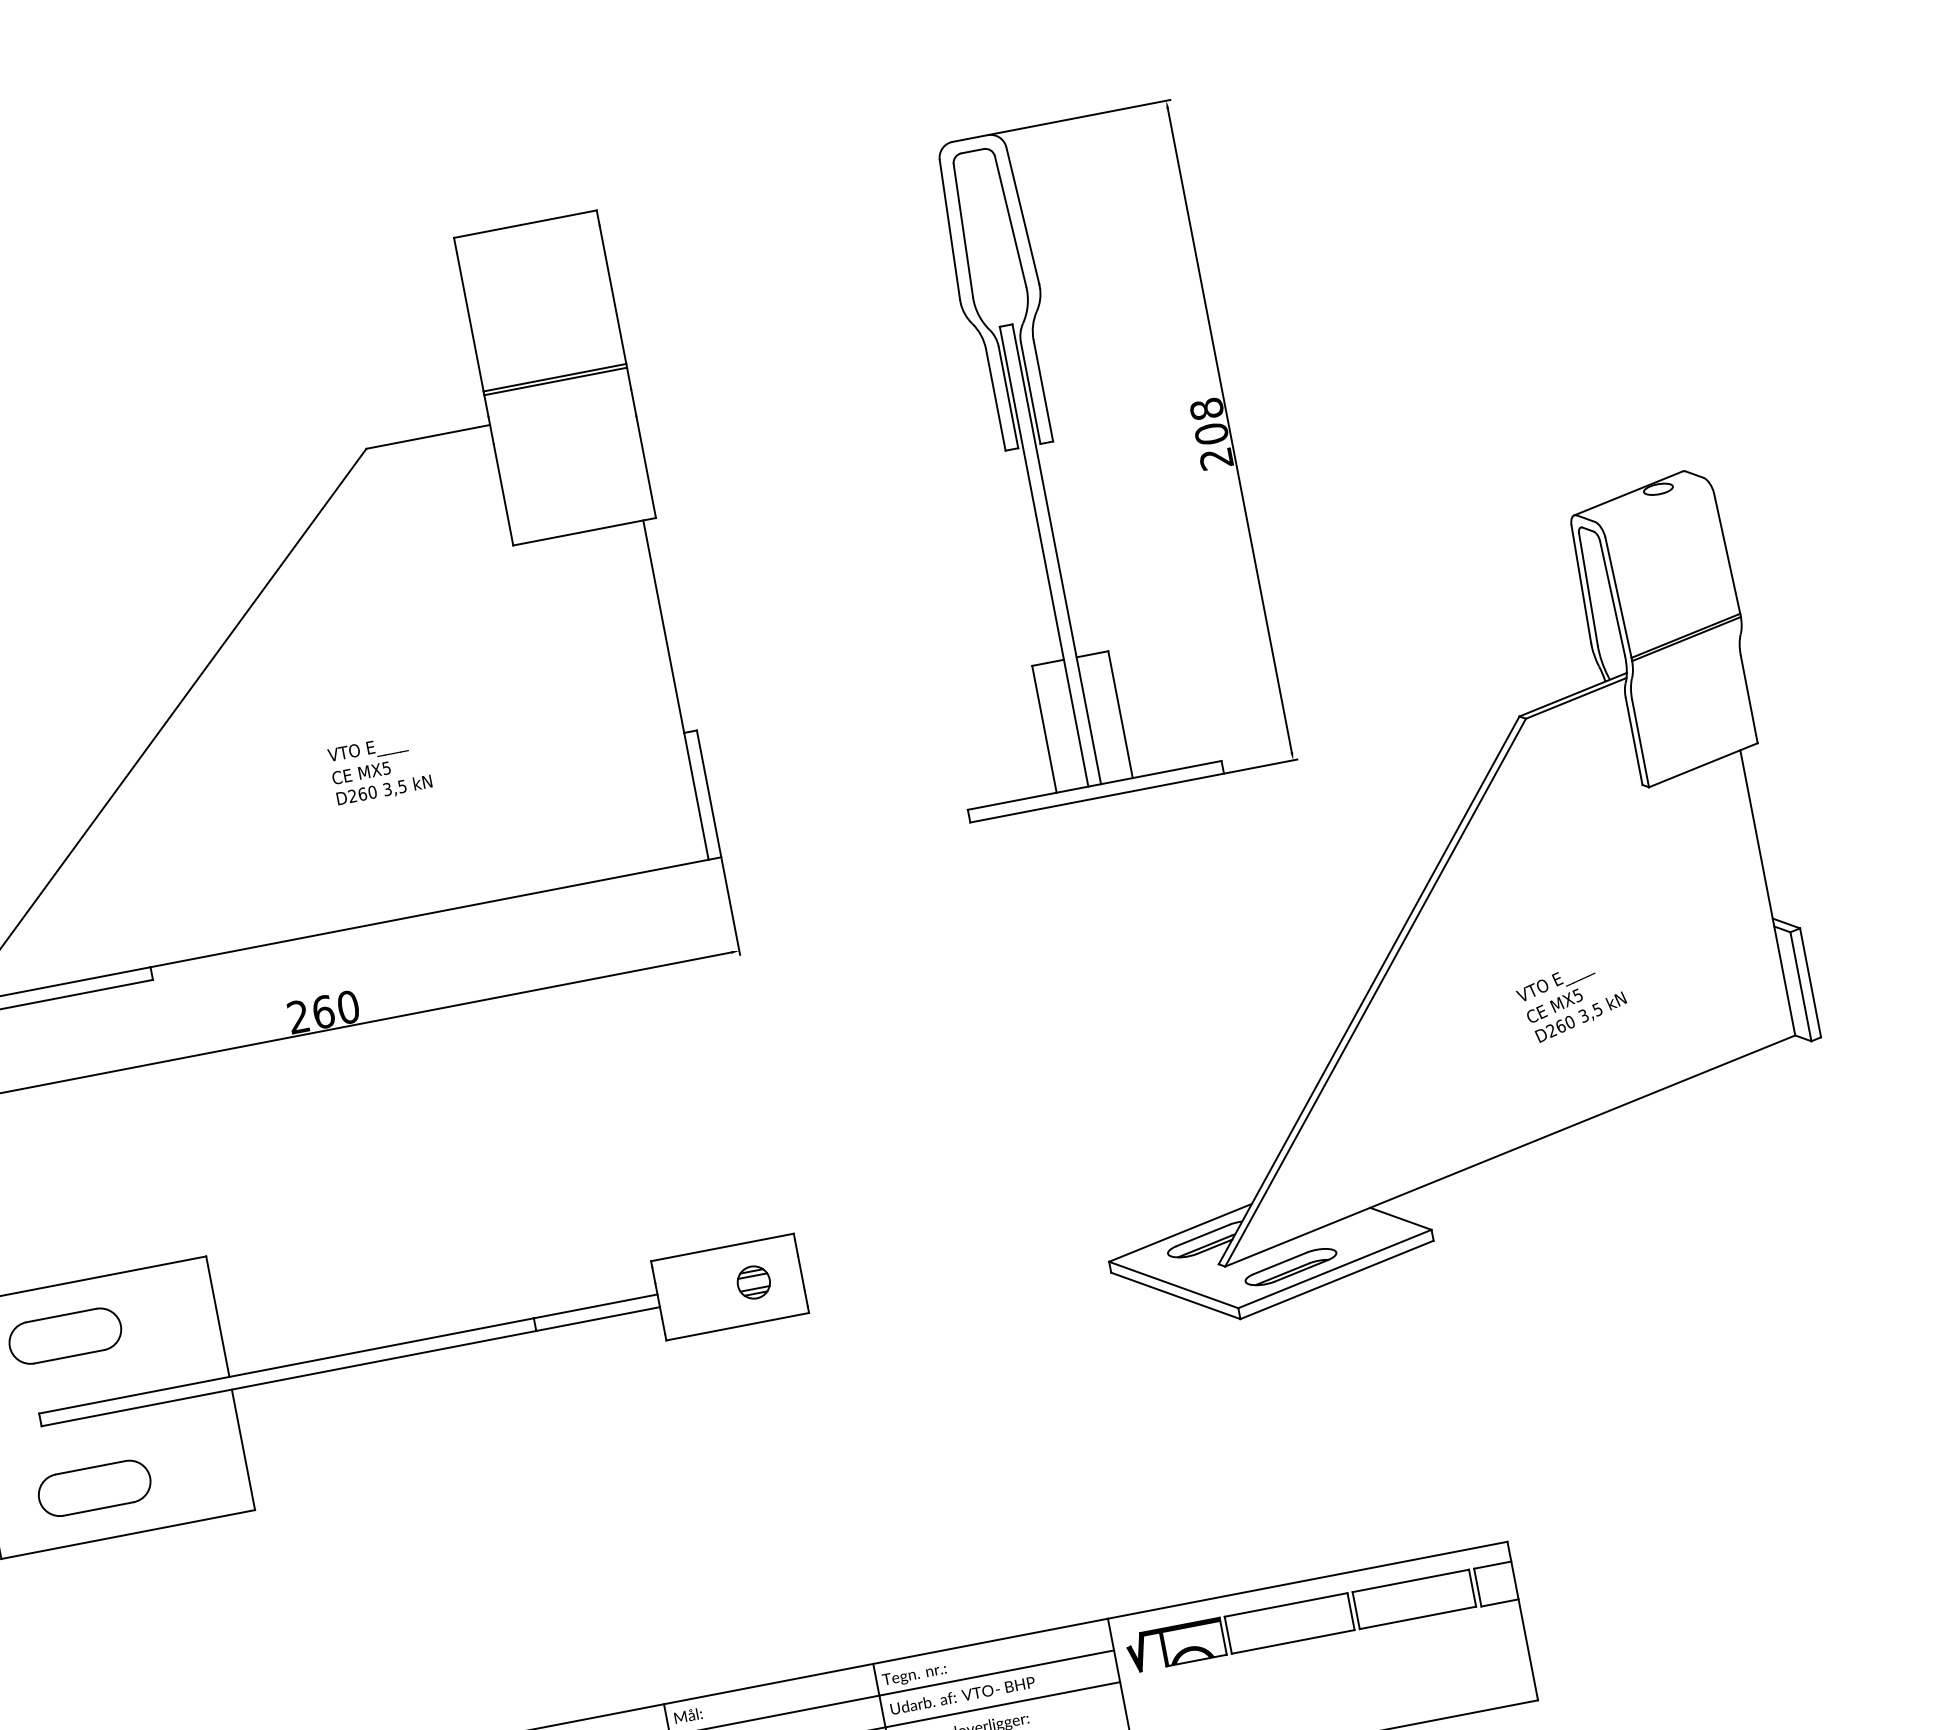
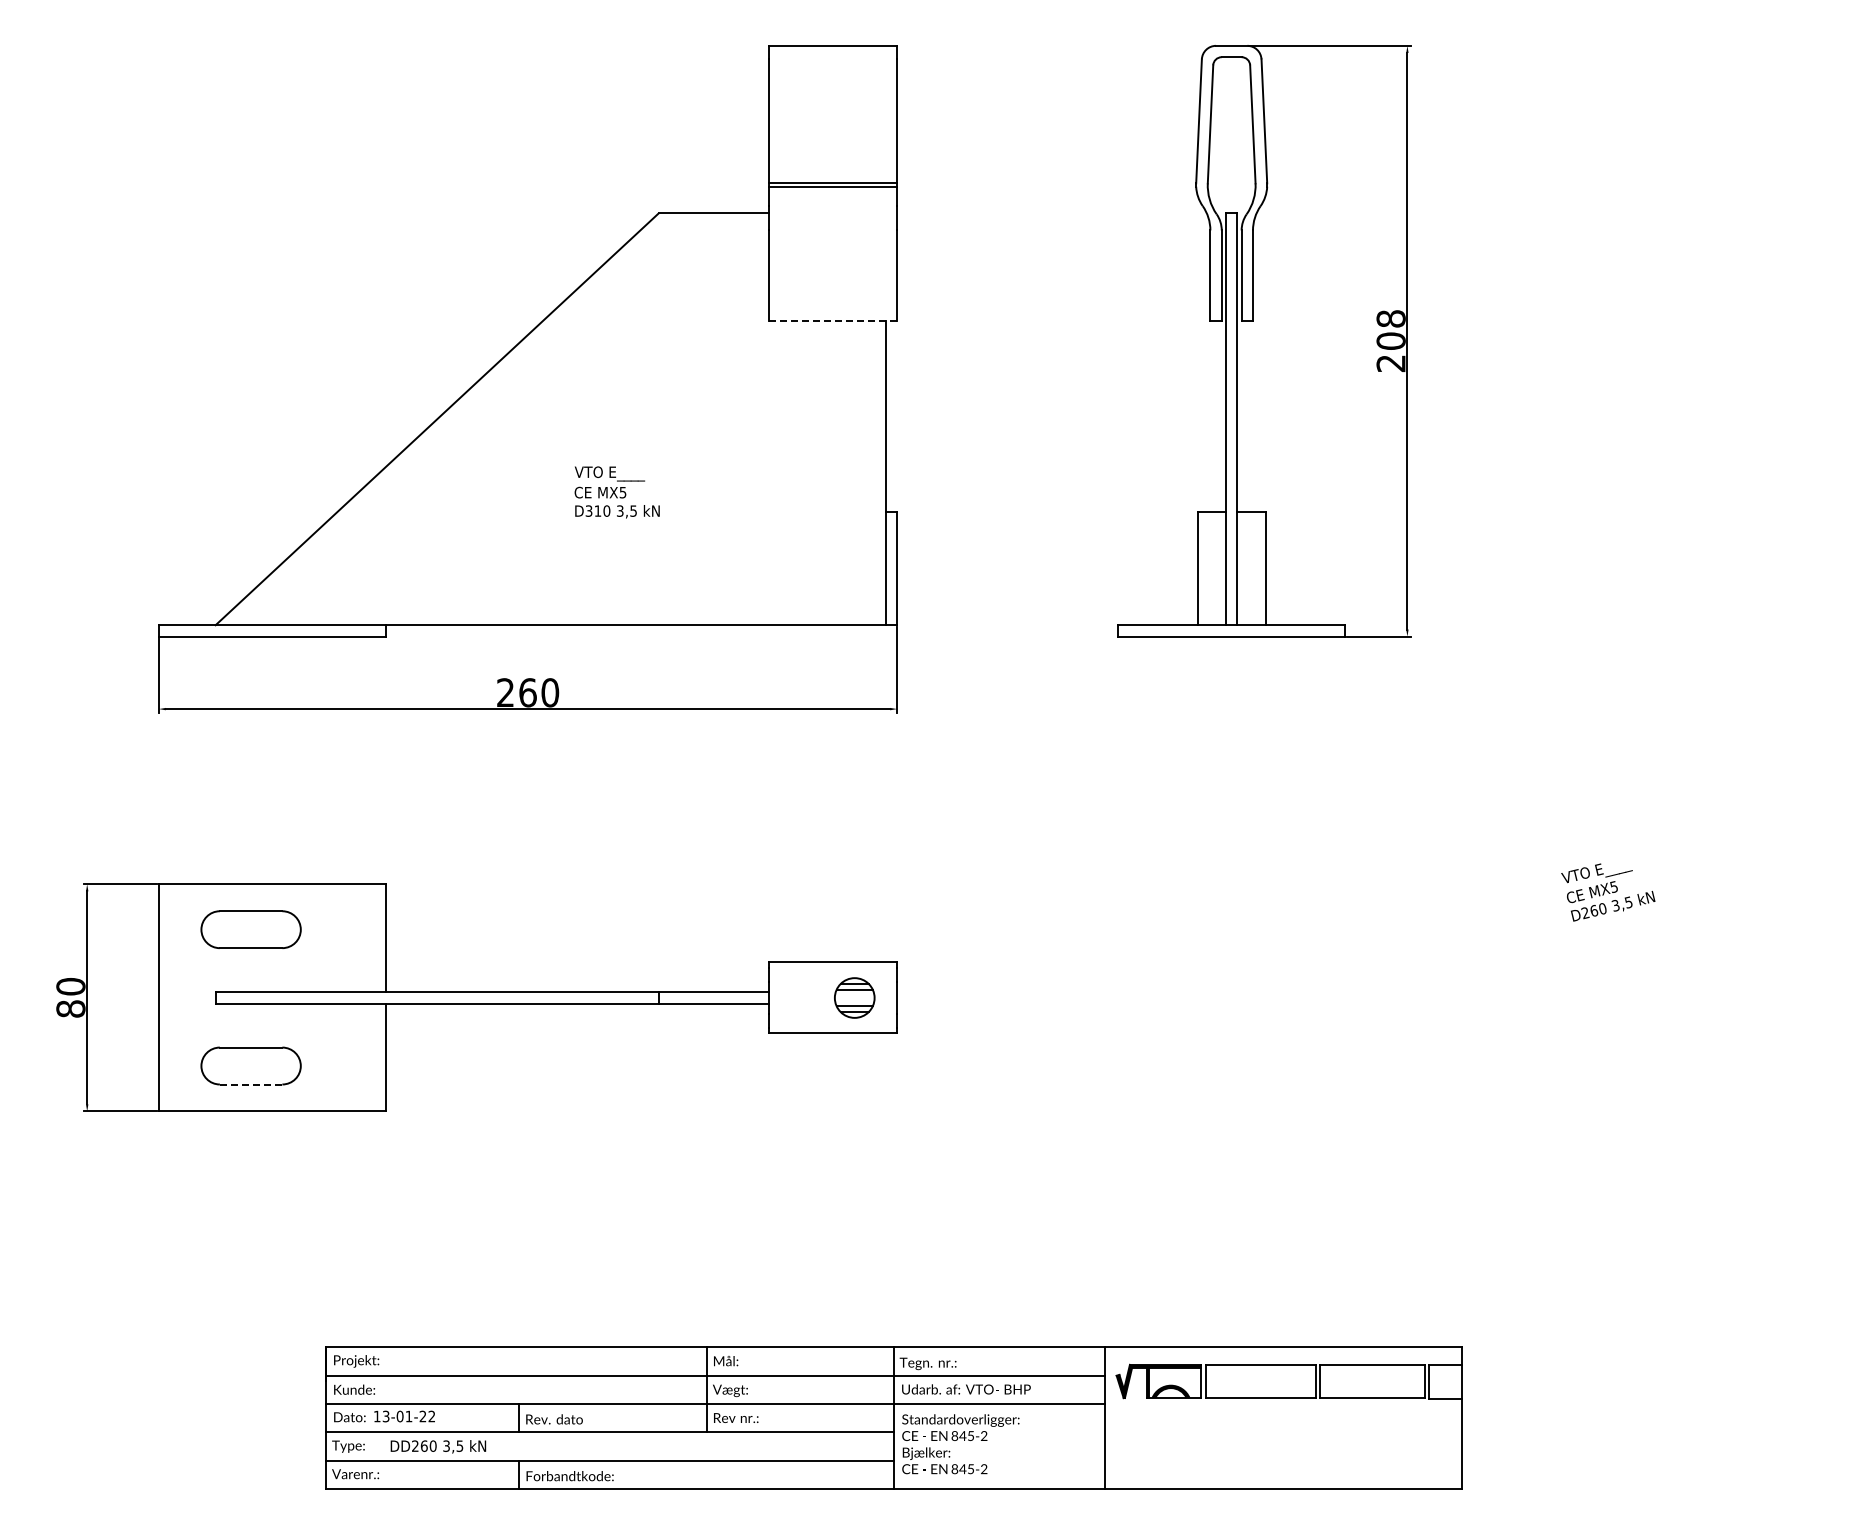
line: (584, 531) -> (833, 321), solid -> dashed
text: (357, 794) -> (593, 510), D260 -> D310
part: (1417, 903) -> (1490, 780), removed
part: (753, 1282) -> (854, 997), size x1.4
line: (97, 1509) -> (250, 1084), solid -> dashed

